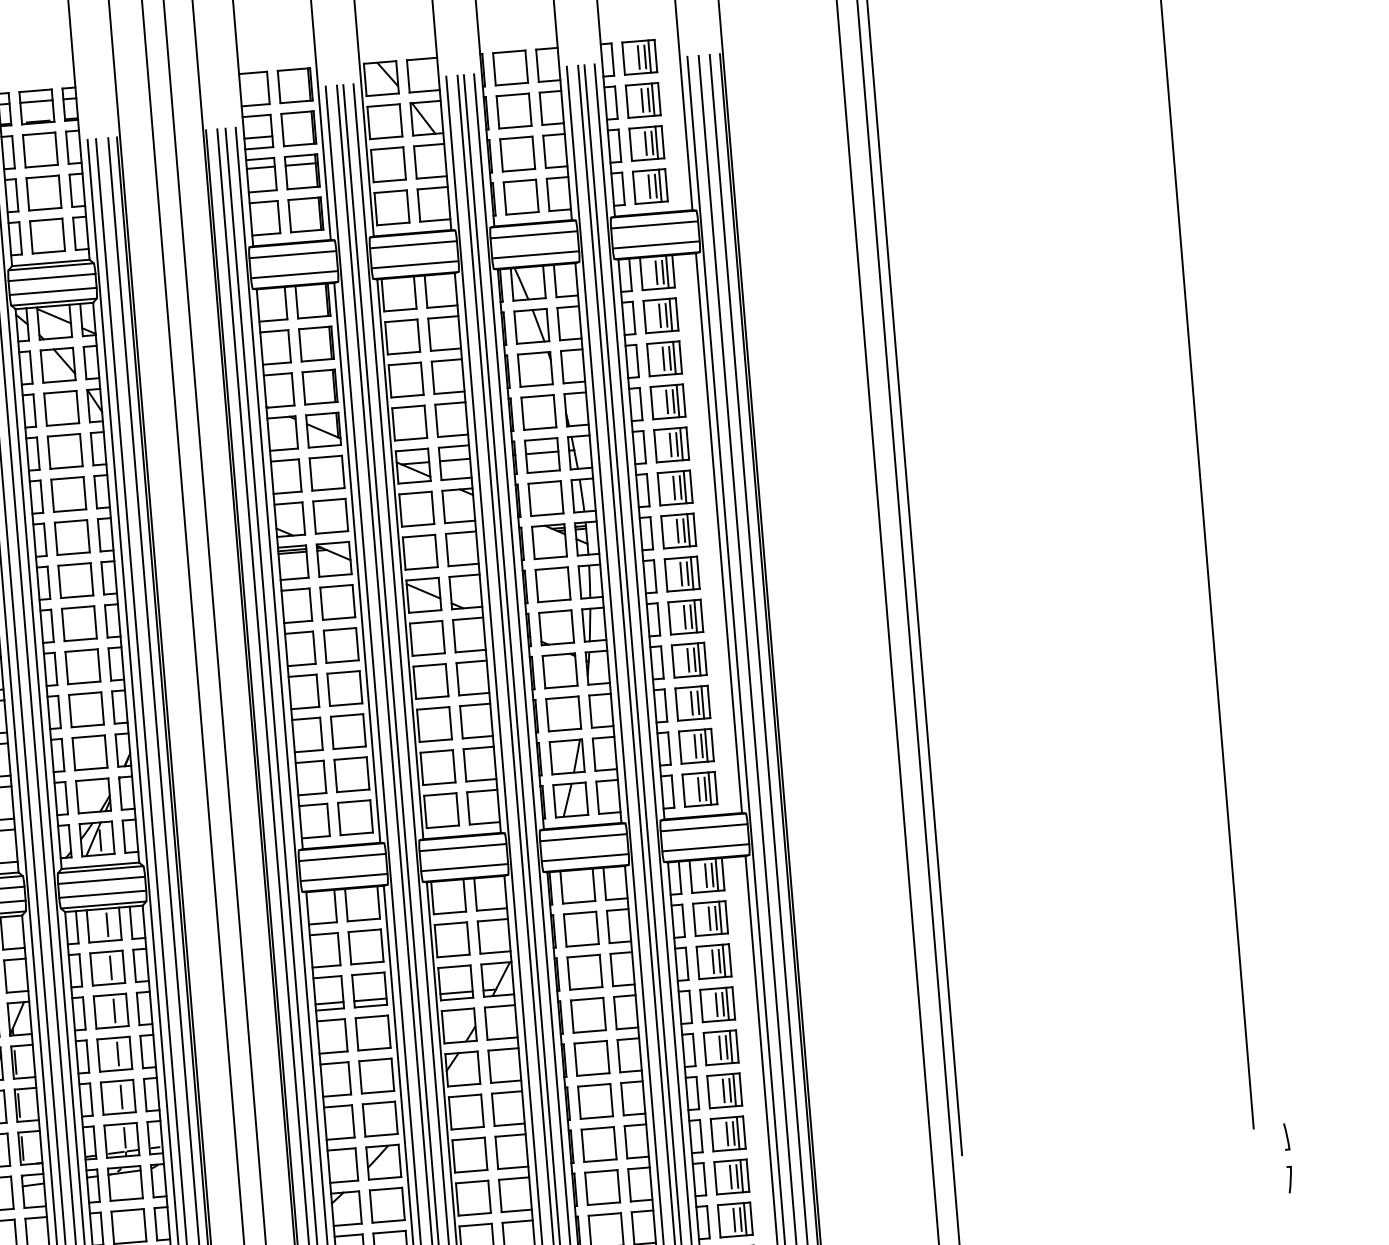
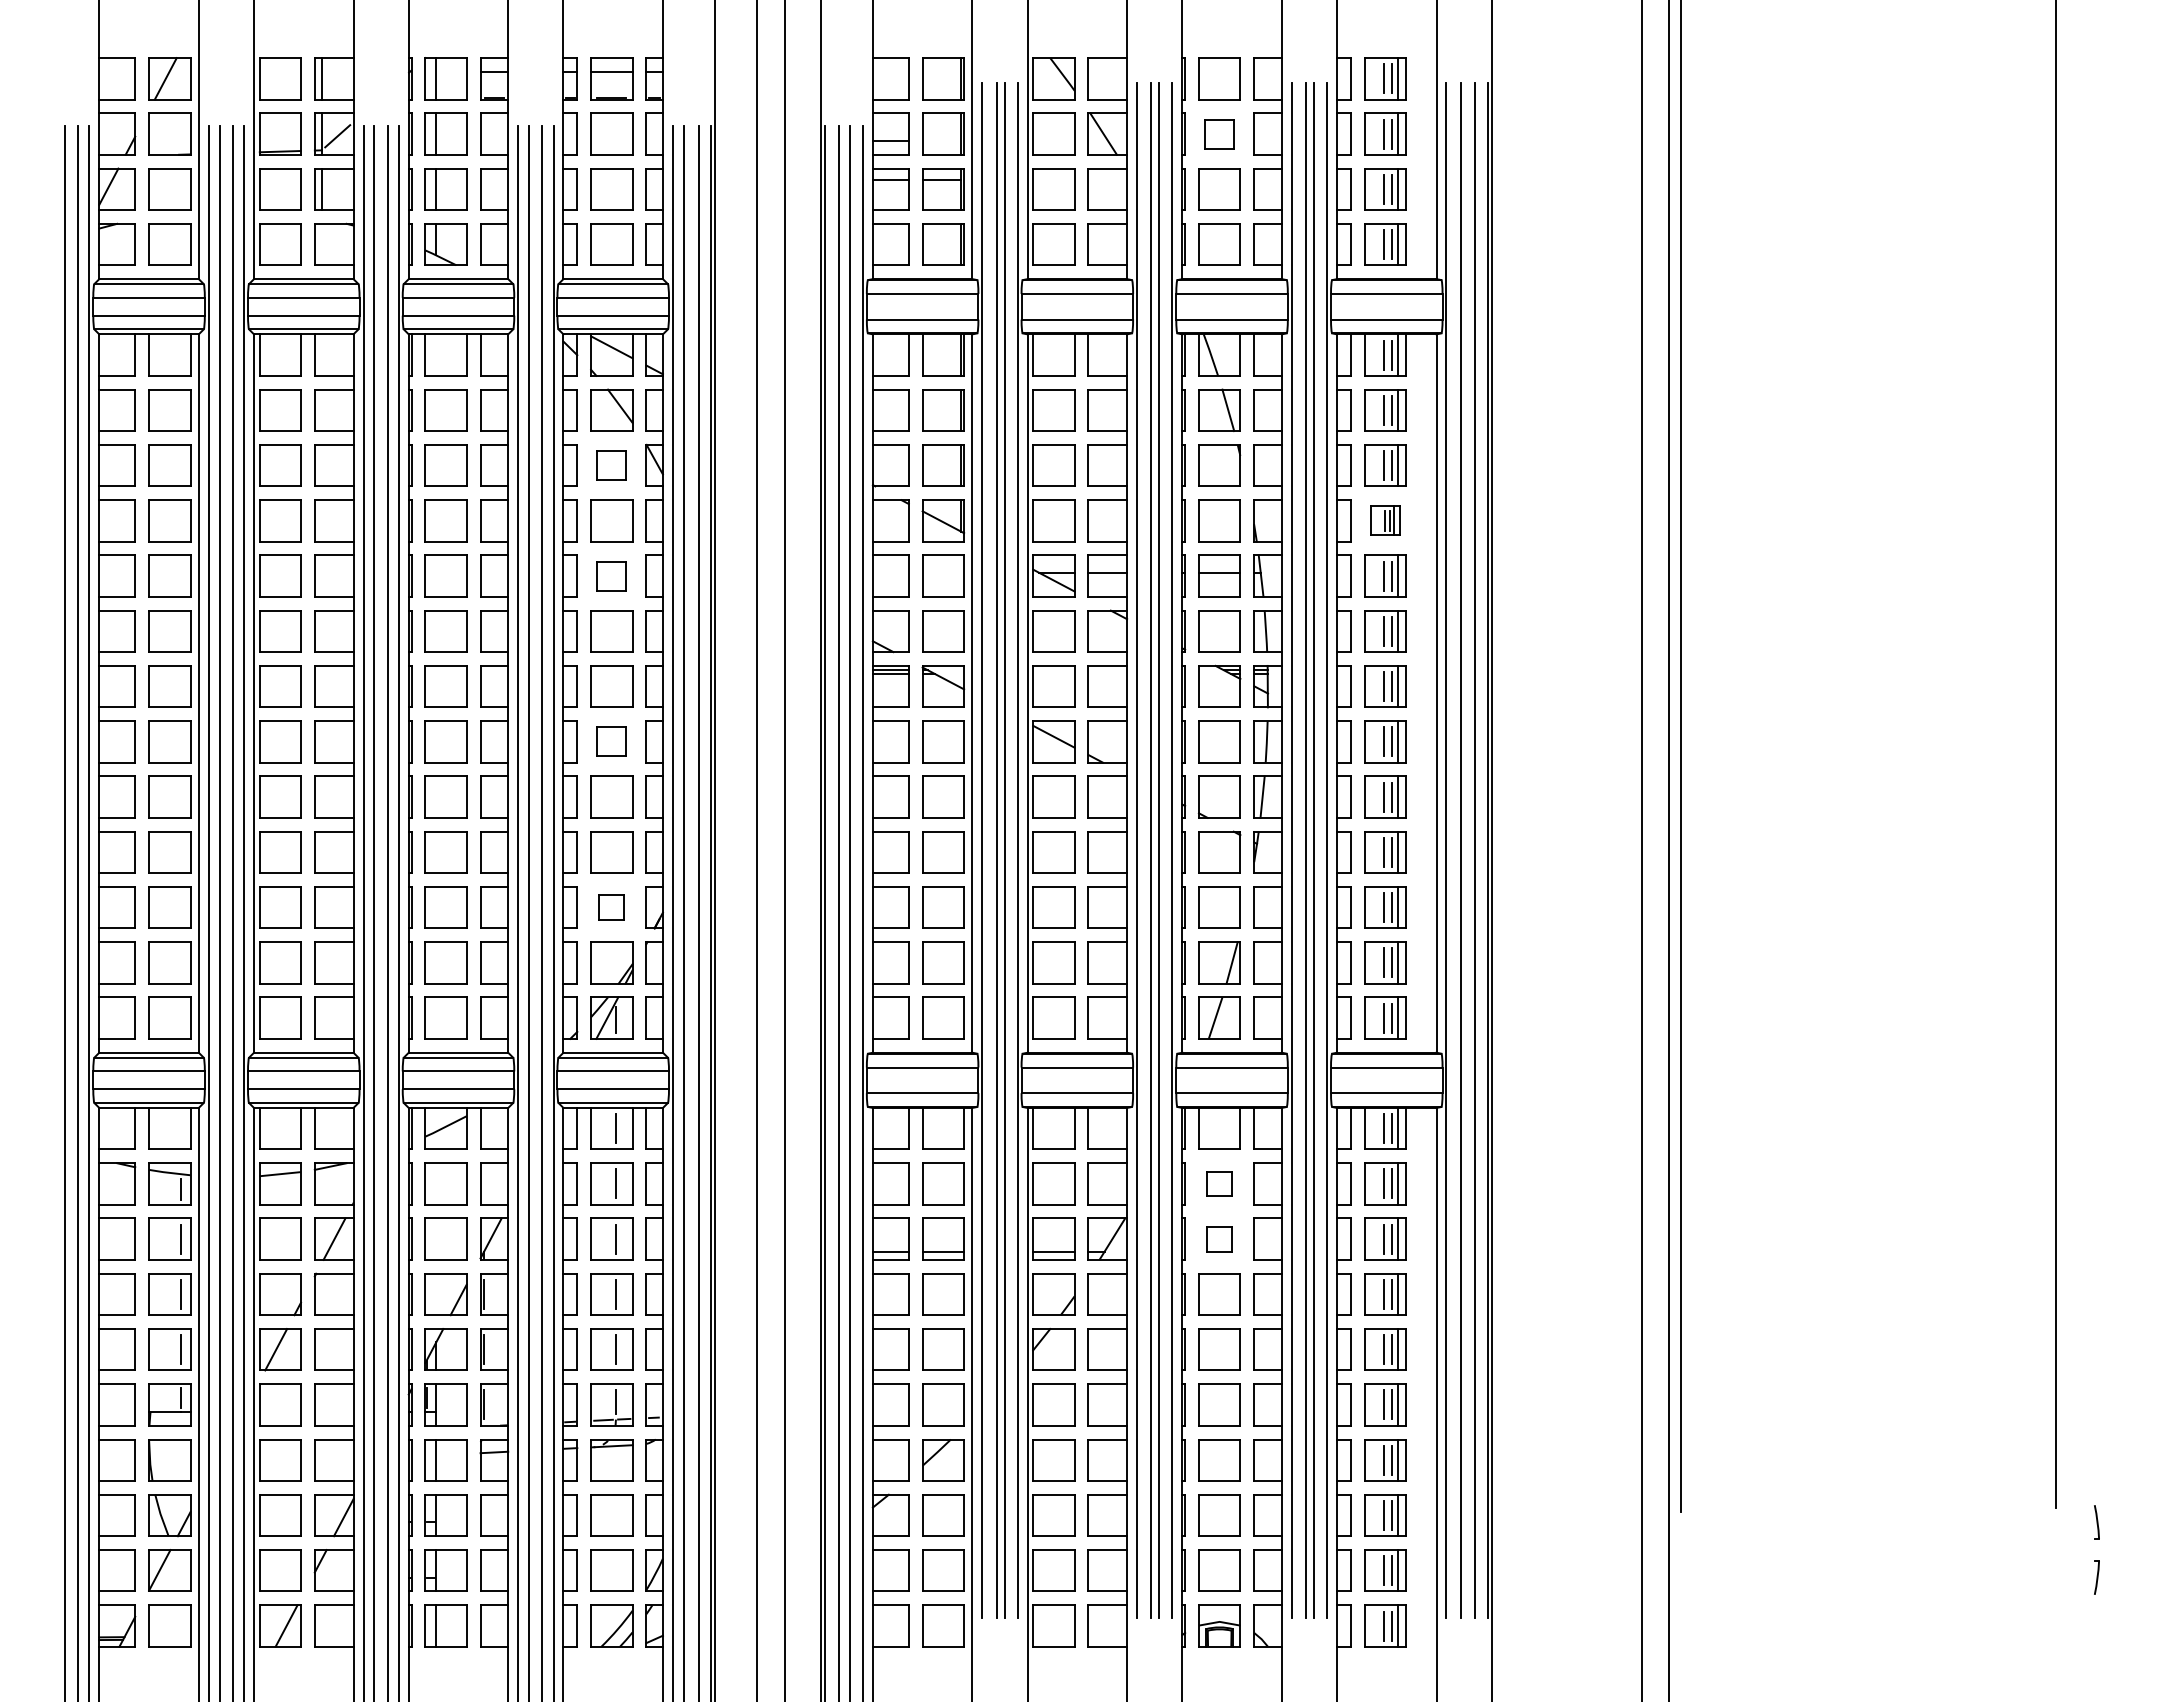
part: (513, 110) -> (1219, 133), size x0.7
part: (668, 401) -> (1385, 520), size x0.7
part: (61, 408) -> (611, 465), size x0.7
part: (68, 494) -> (611, 575), size x0.7
part: (79, 623) -> (611, 741), size x0.7
part: (89, 752) -> (611, 907), size x0.6
part: (581, 928) -> (1219, 1183), size x0.6
part: (584, 971) -> (1219, 1238), size x0.6

